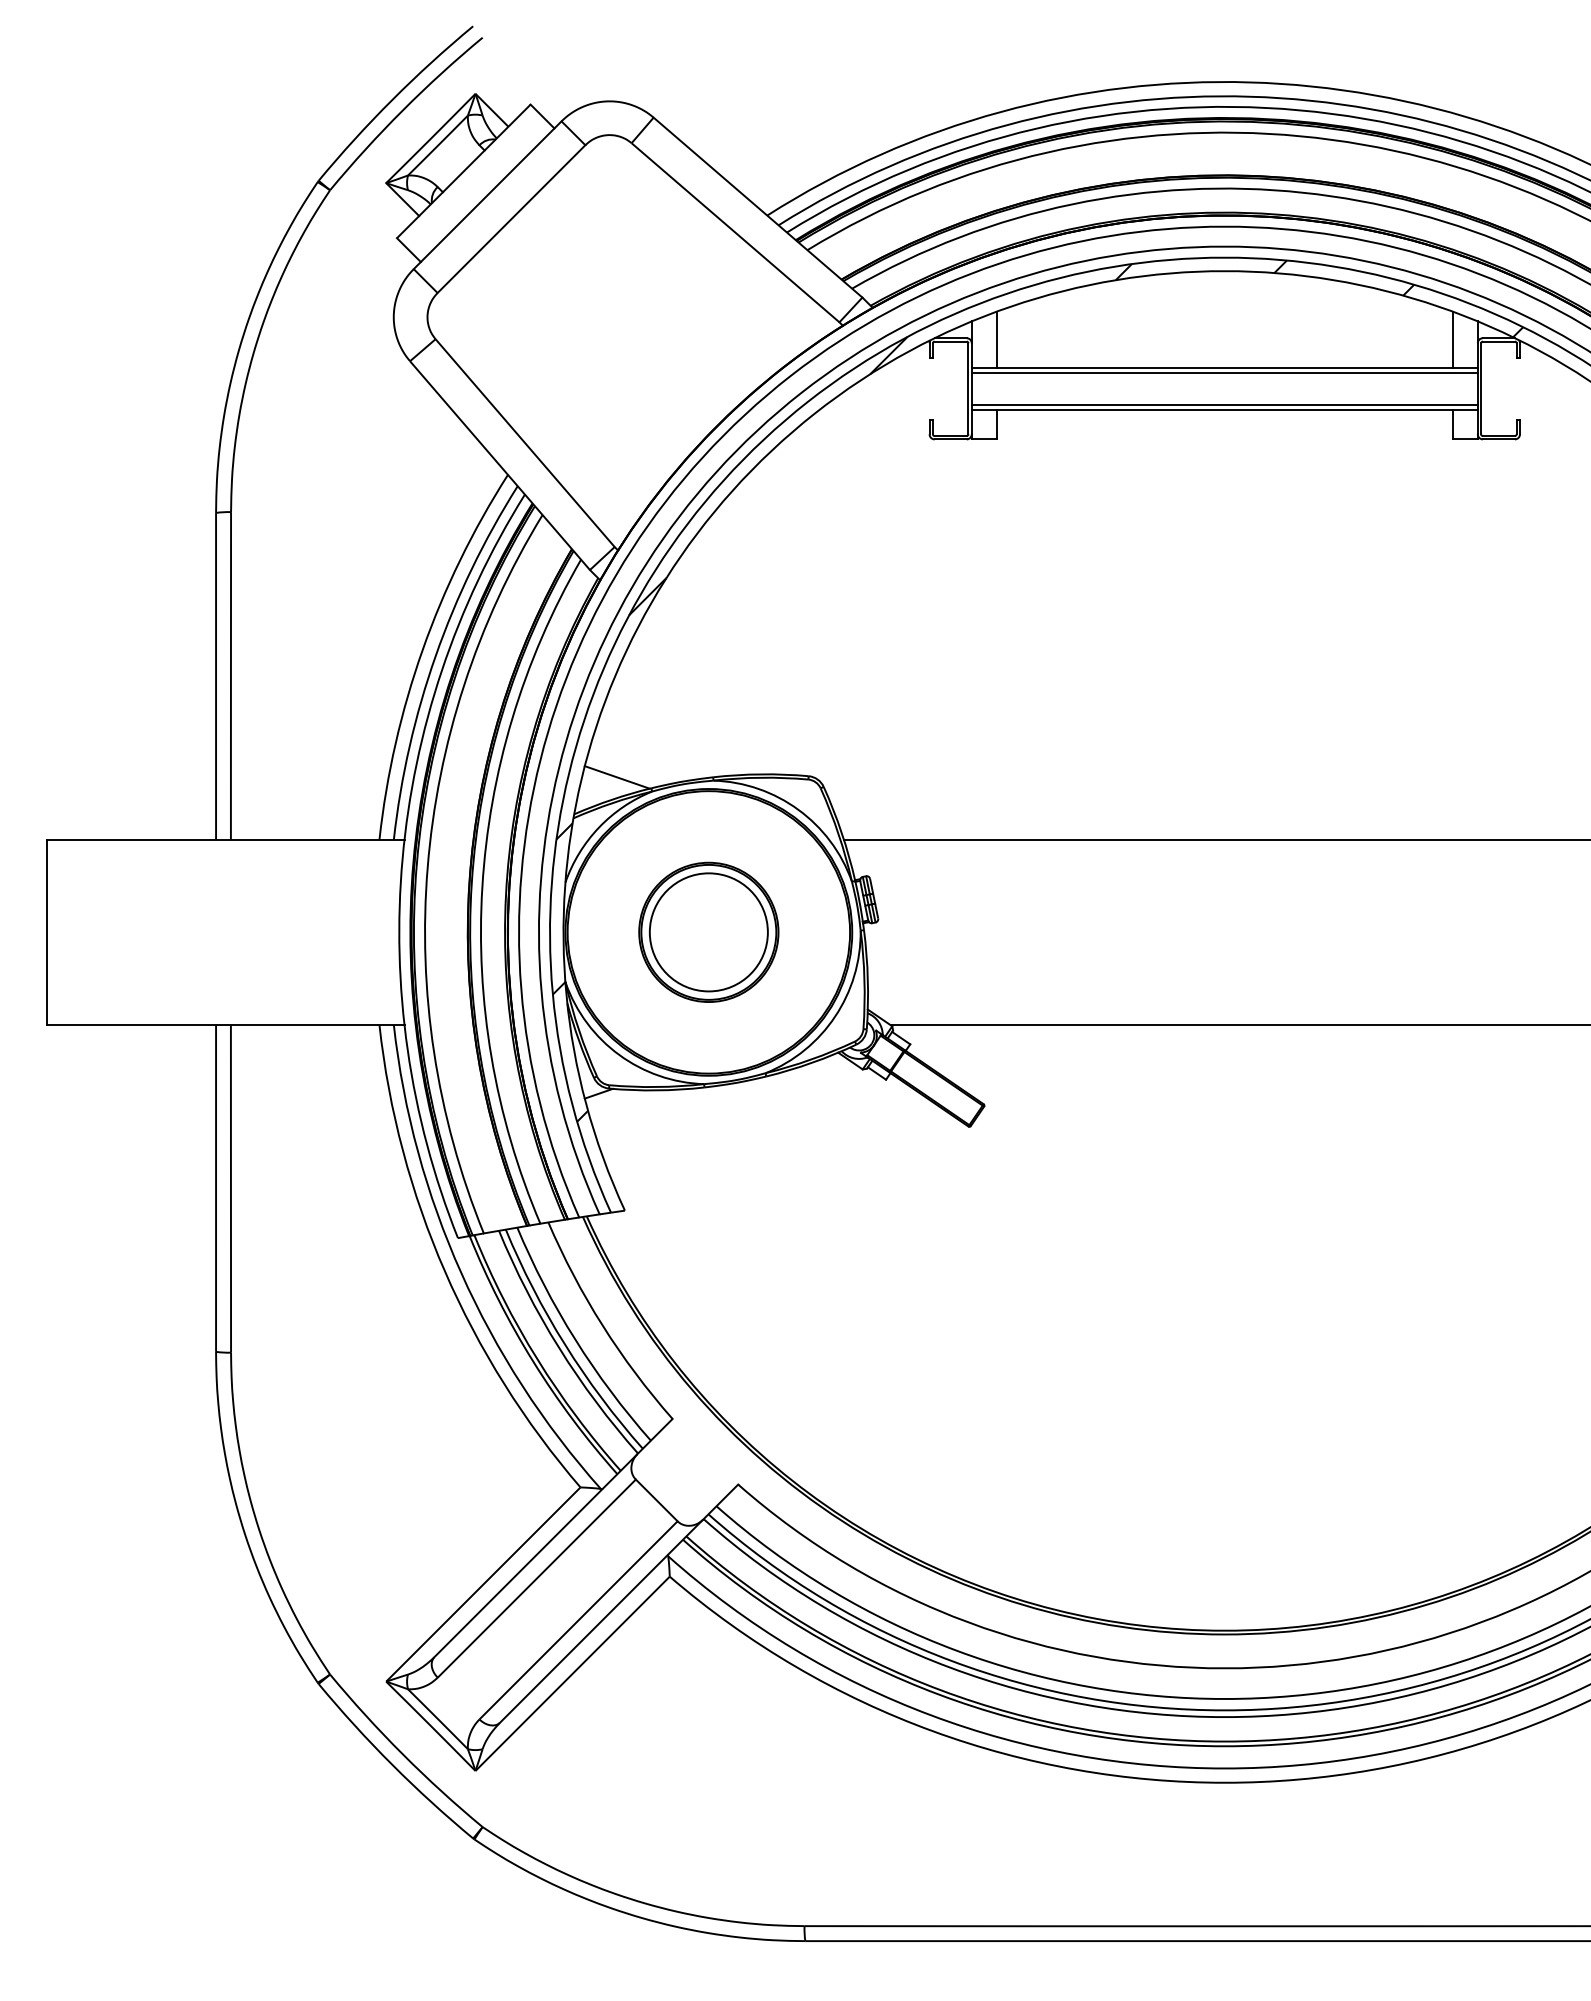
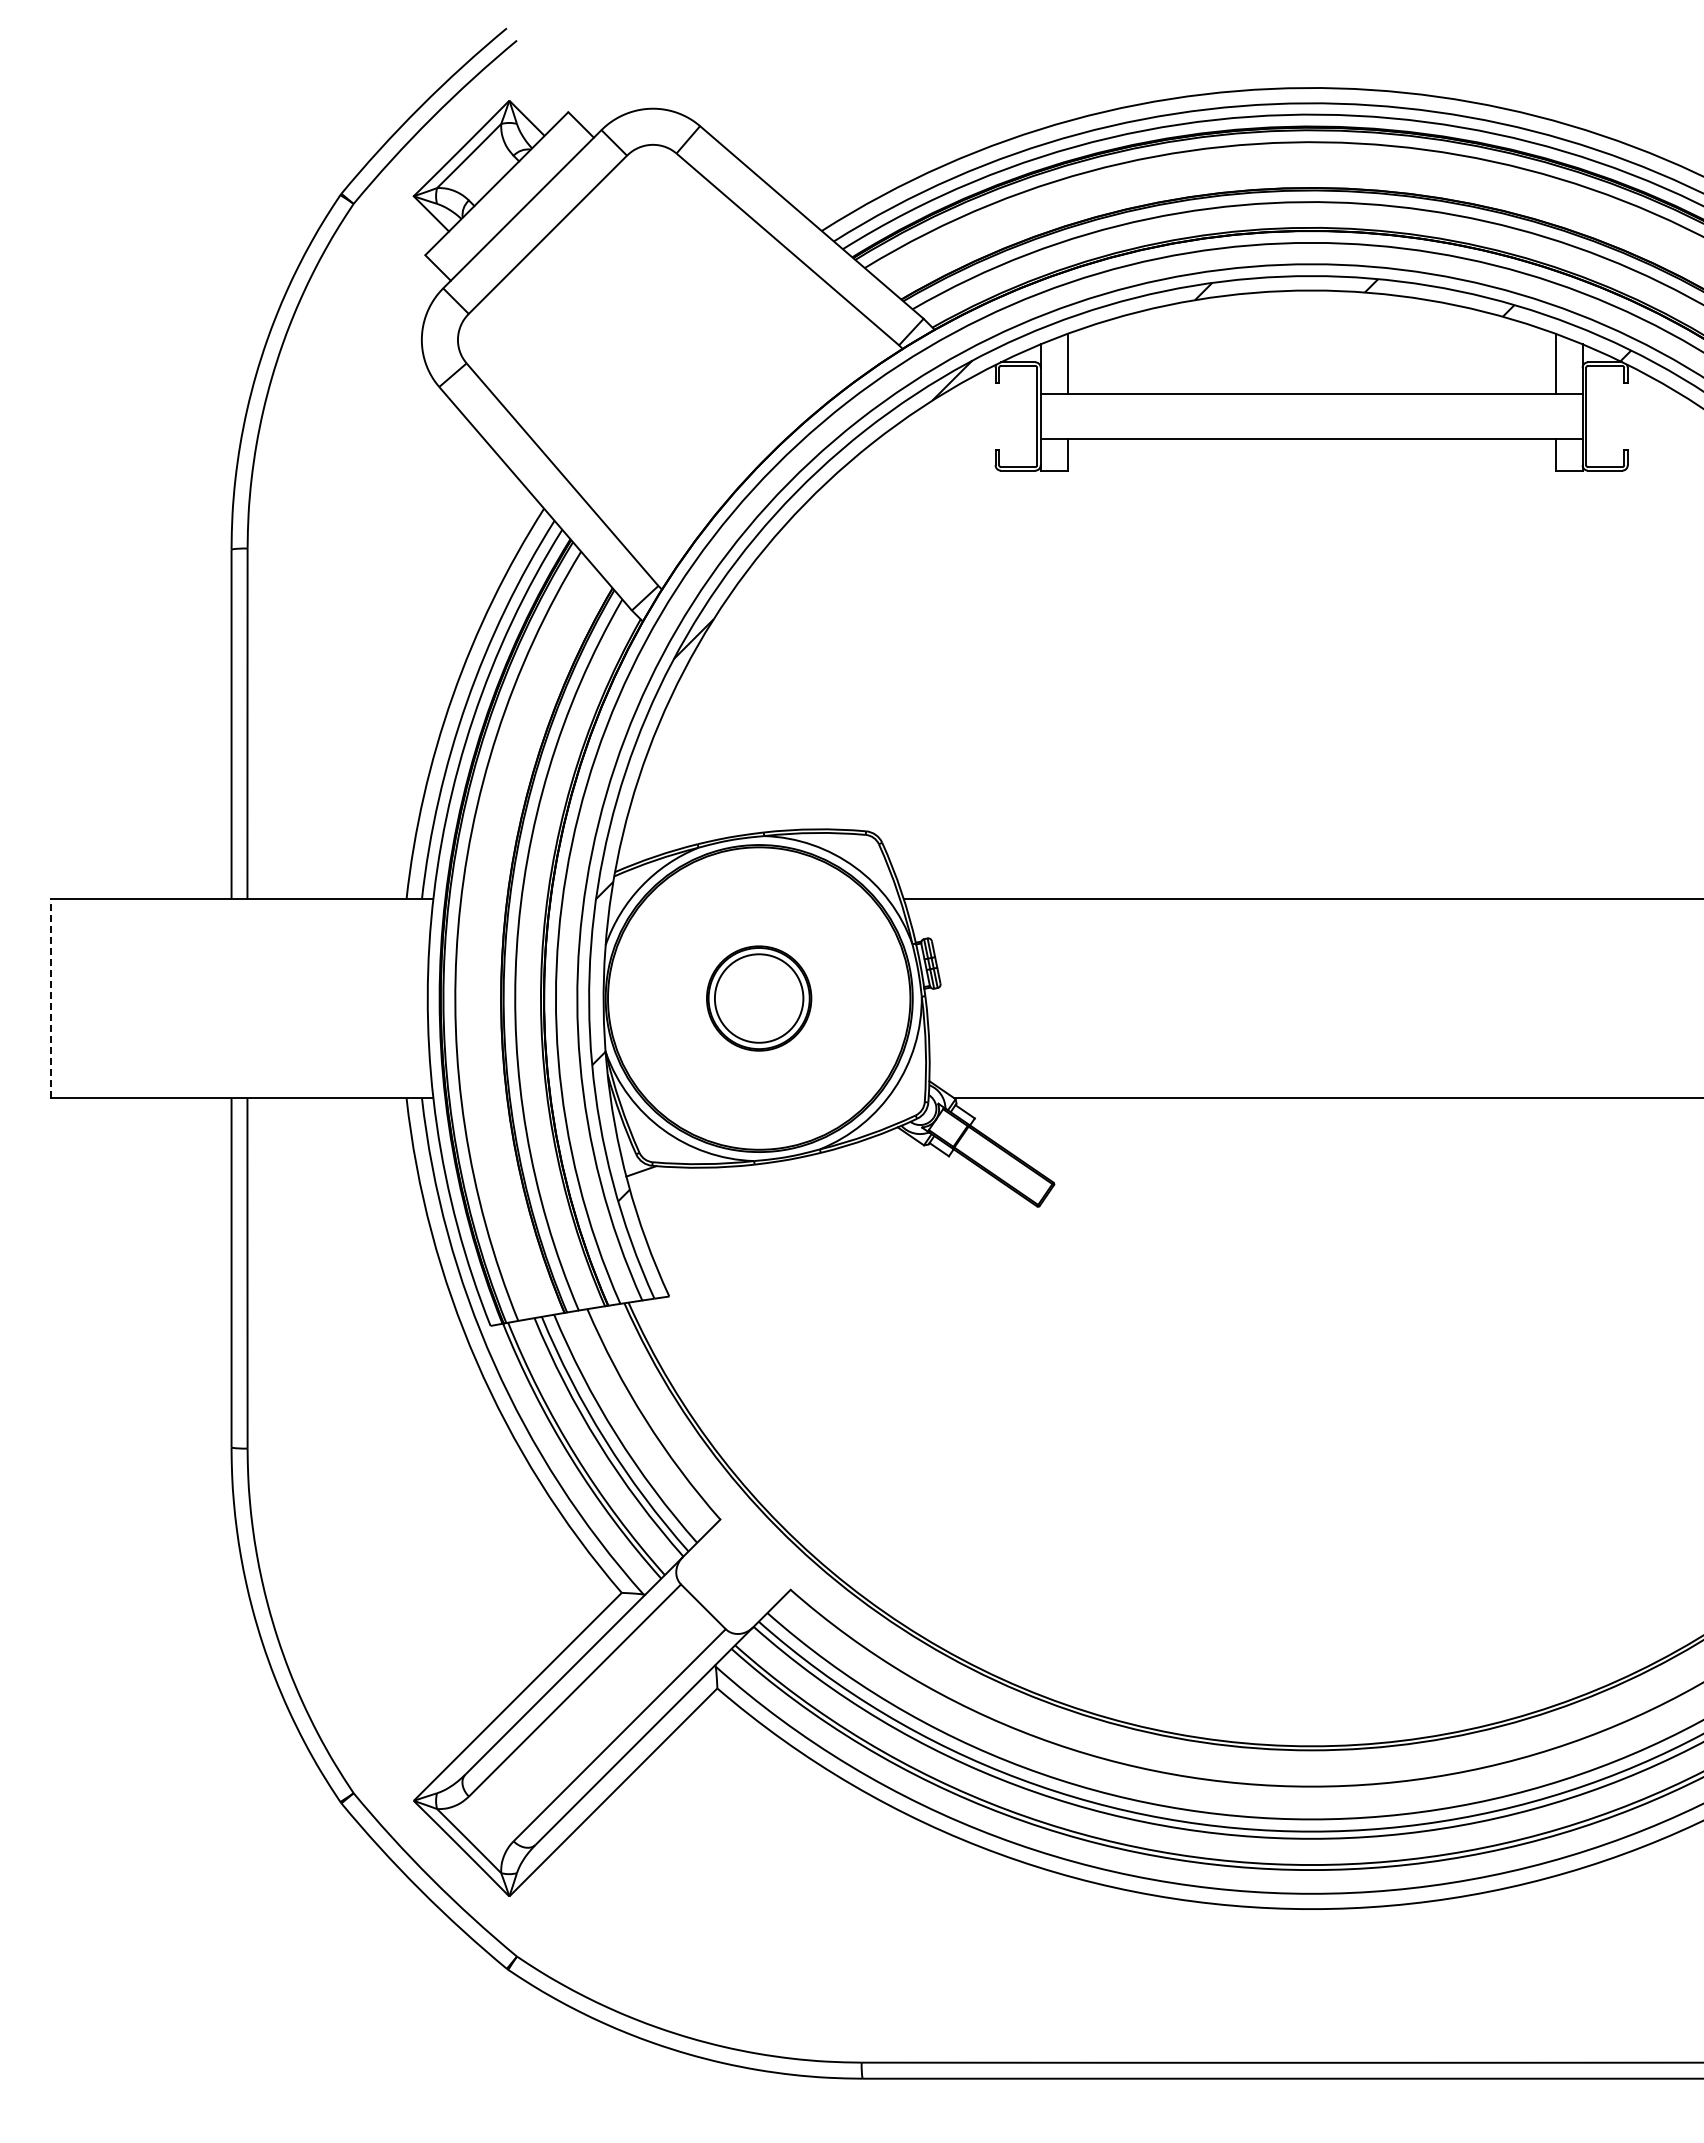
line: (1224, 372) -> (1311, 399), removed
line: (1224, 404) -> (1311, 433), removed
line: (616, 777) -> (660, 832), removed
line: (46, 932) -> (50, 998), solid -> dashed
part: (708, 932) -> (758, 998), size x0.7

